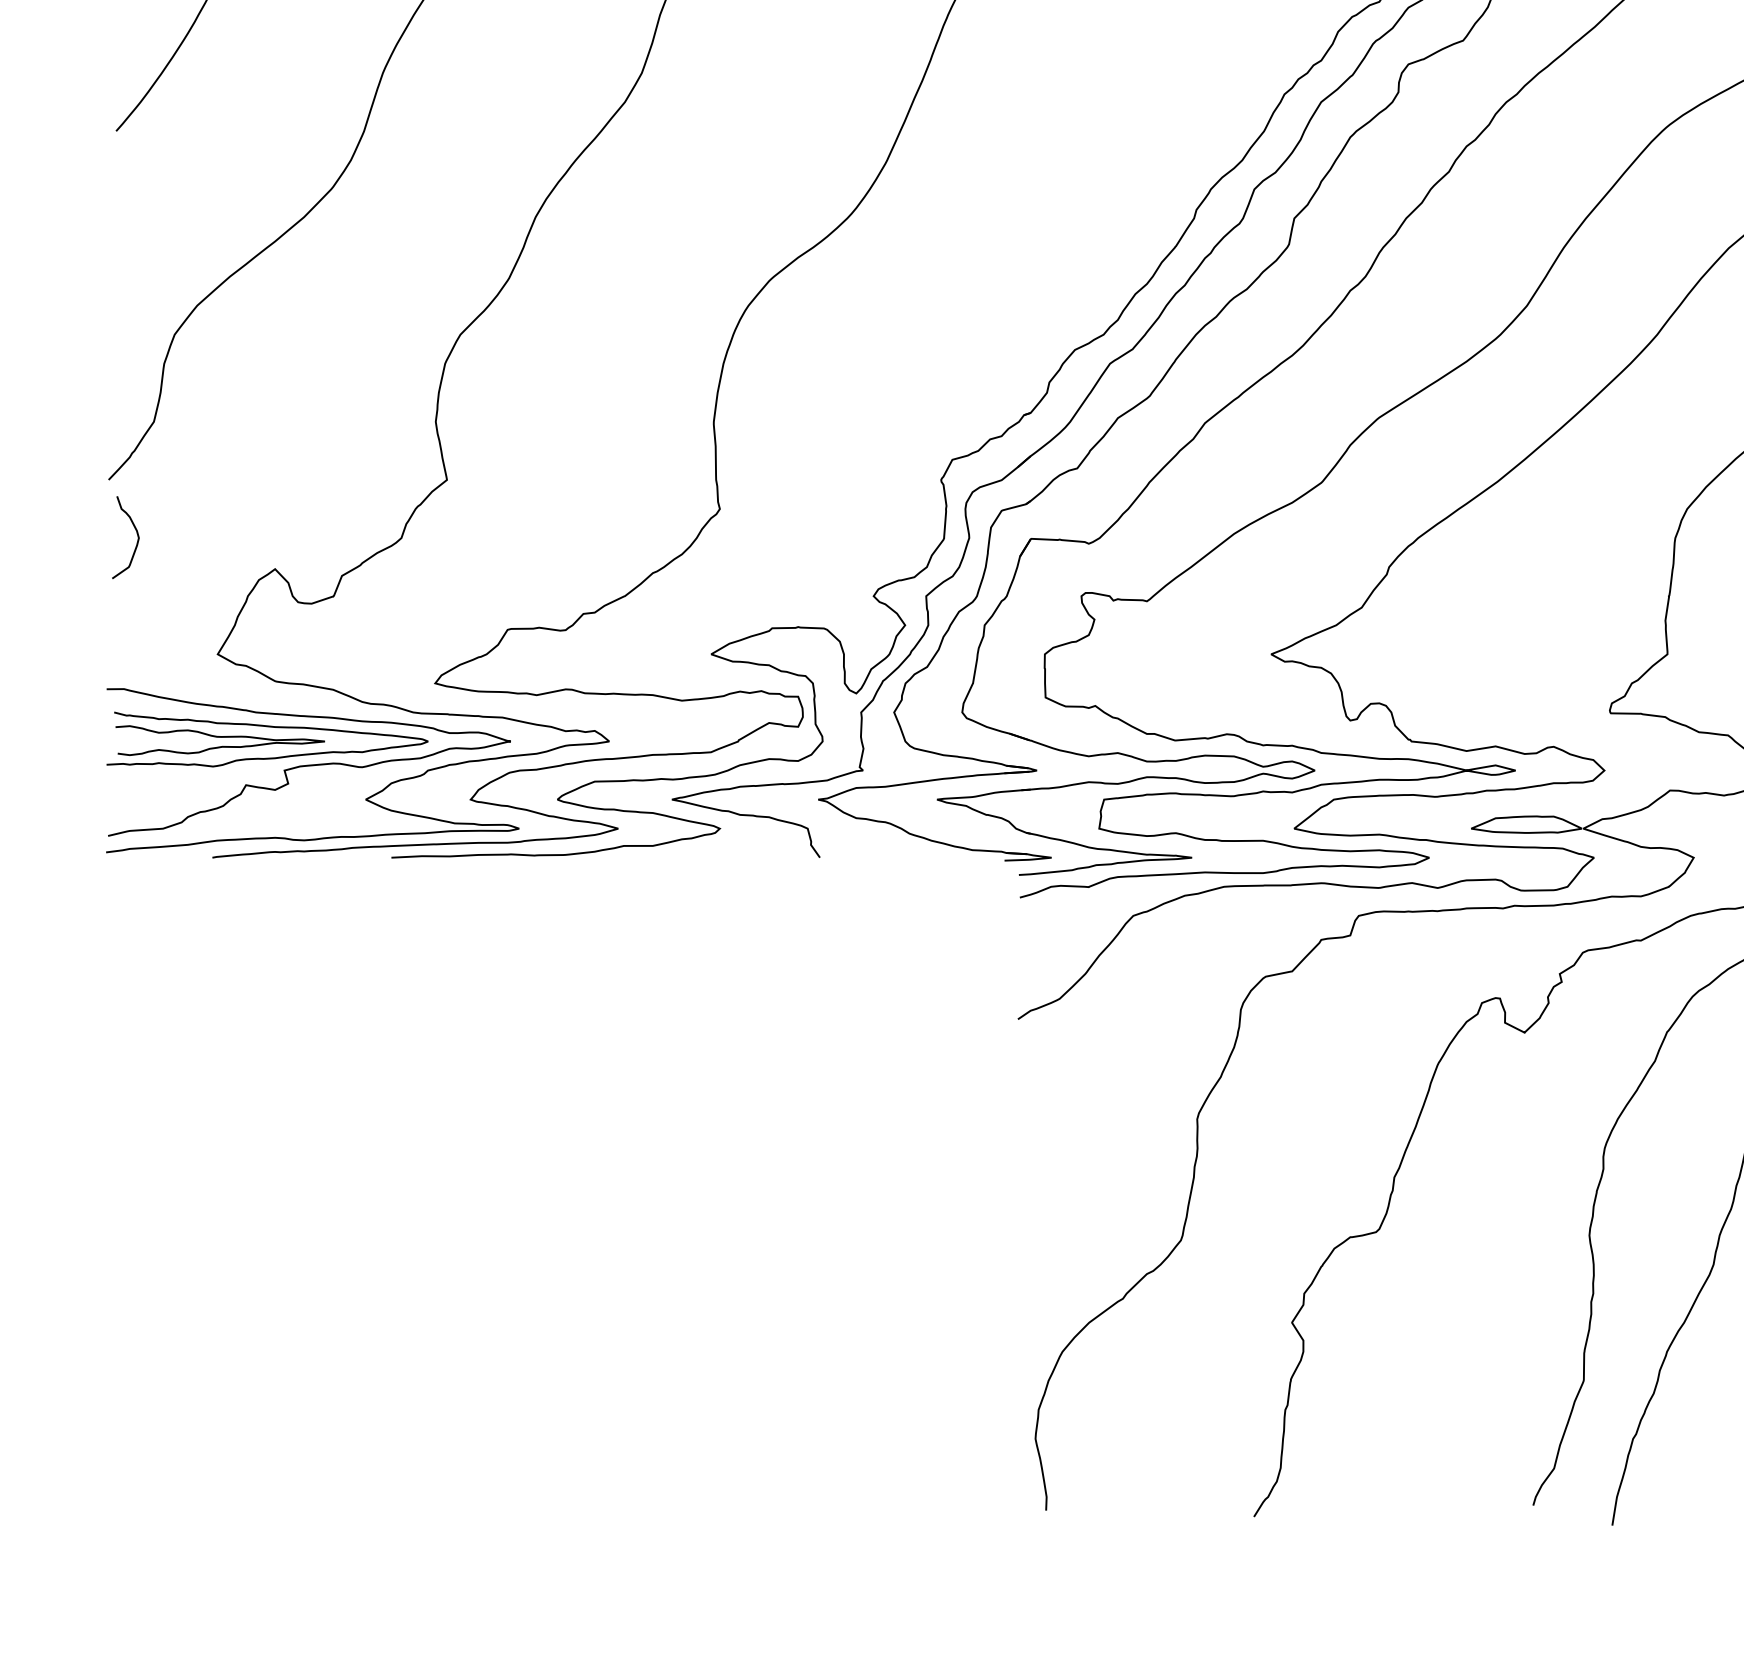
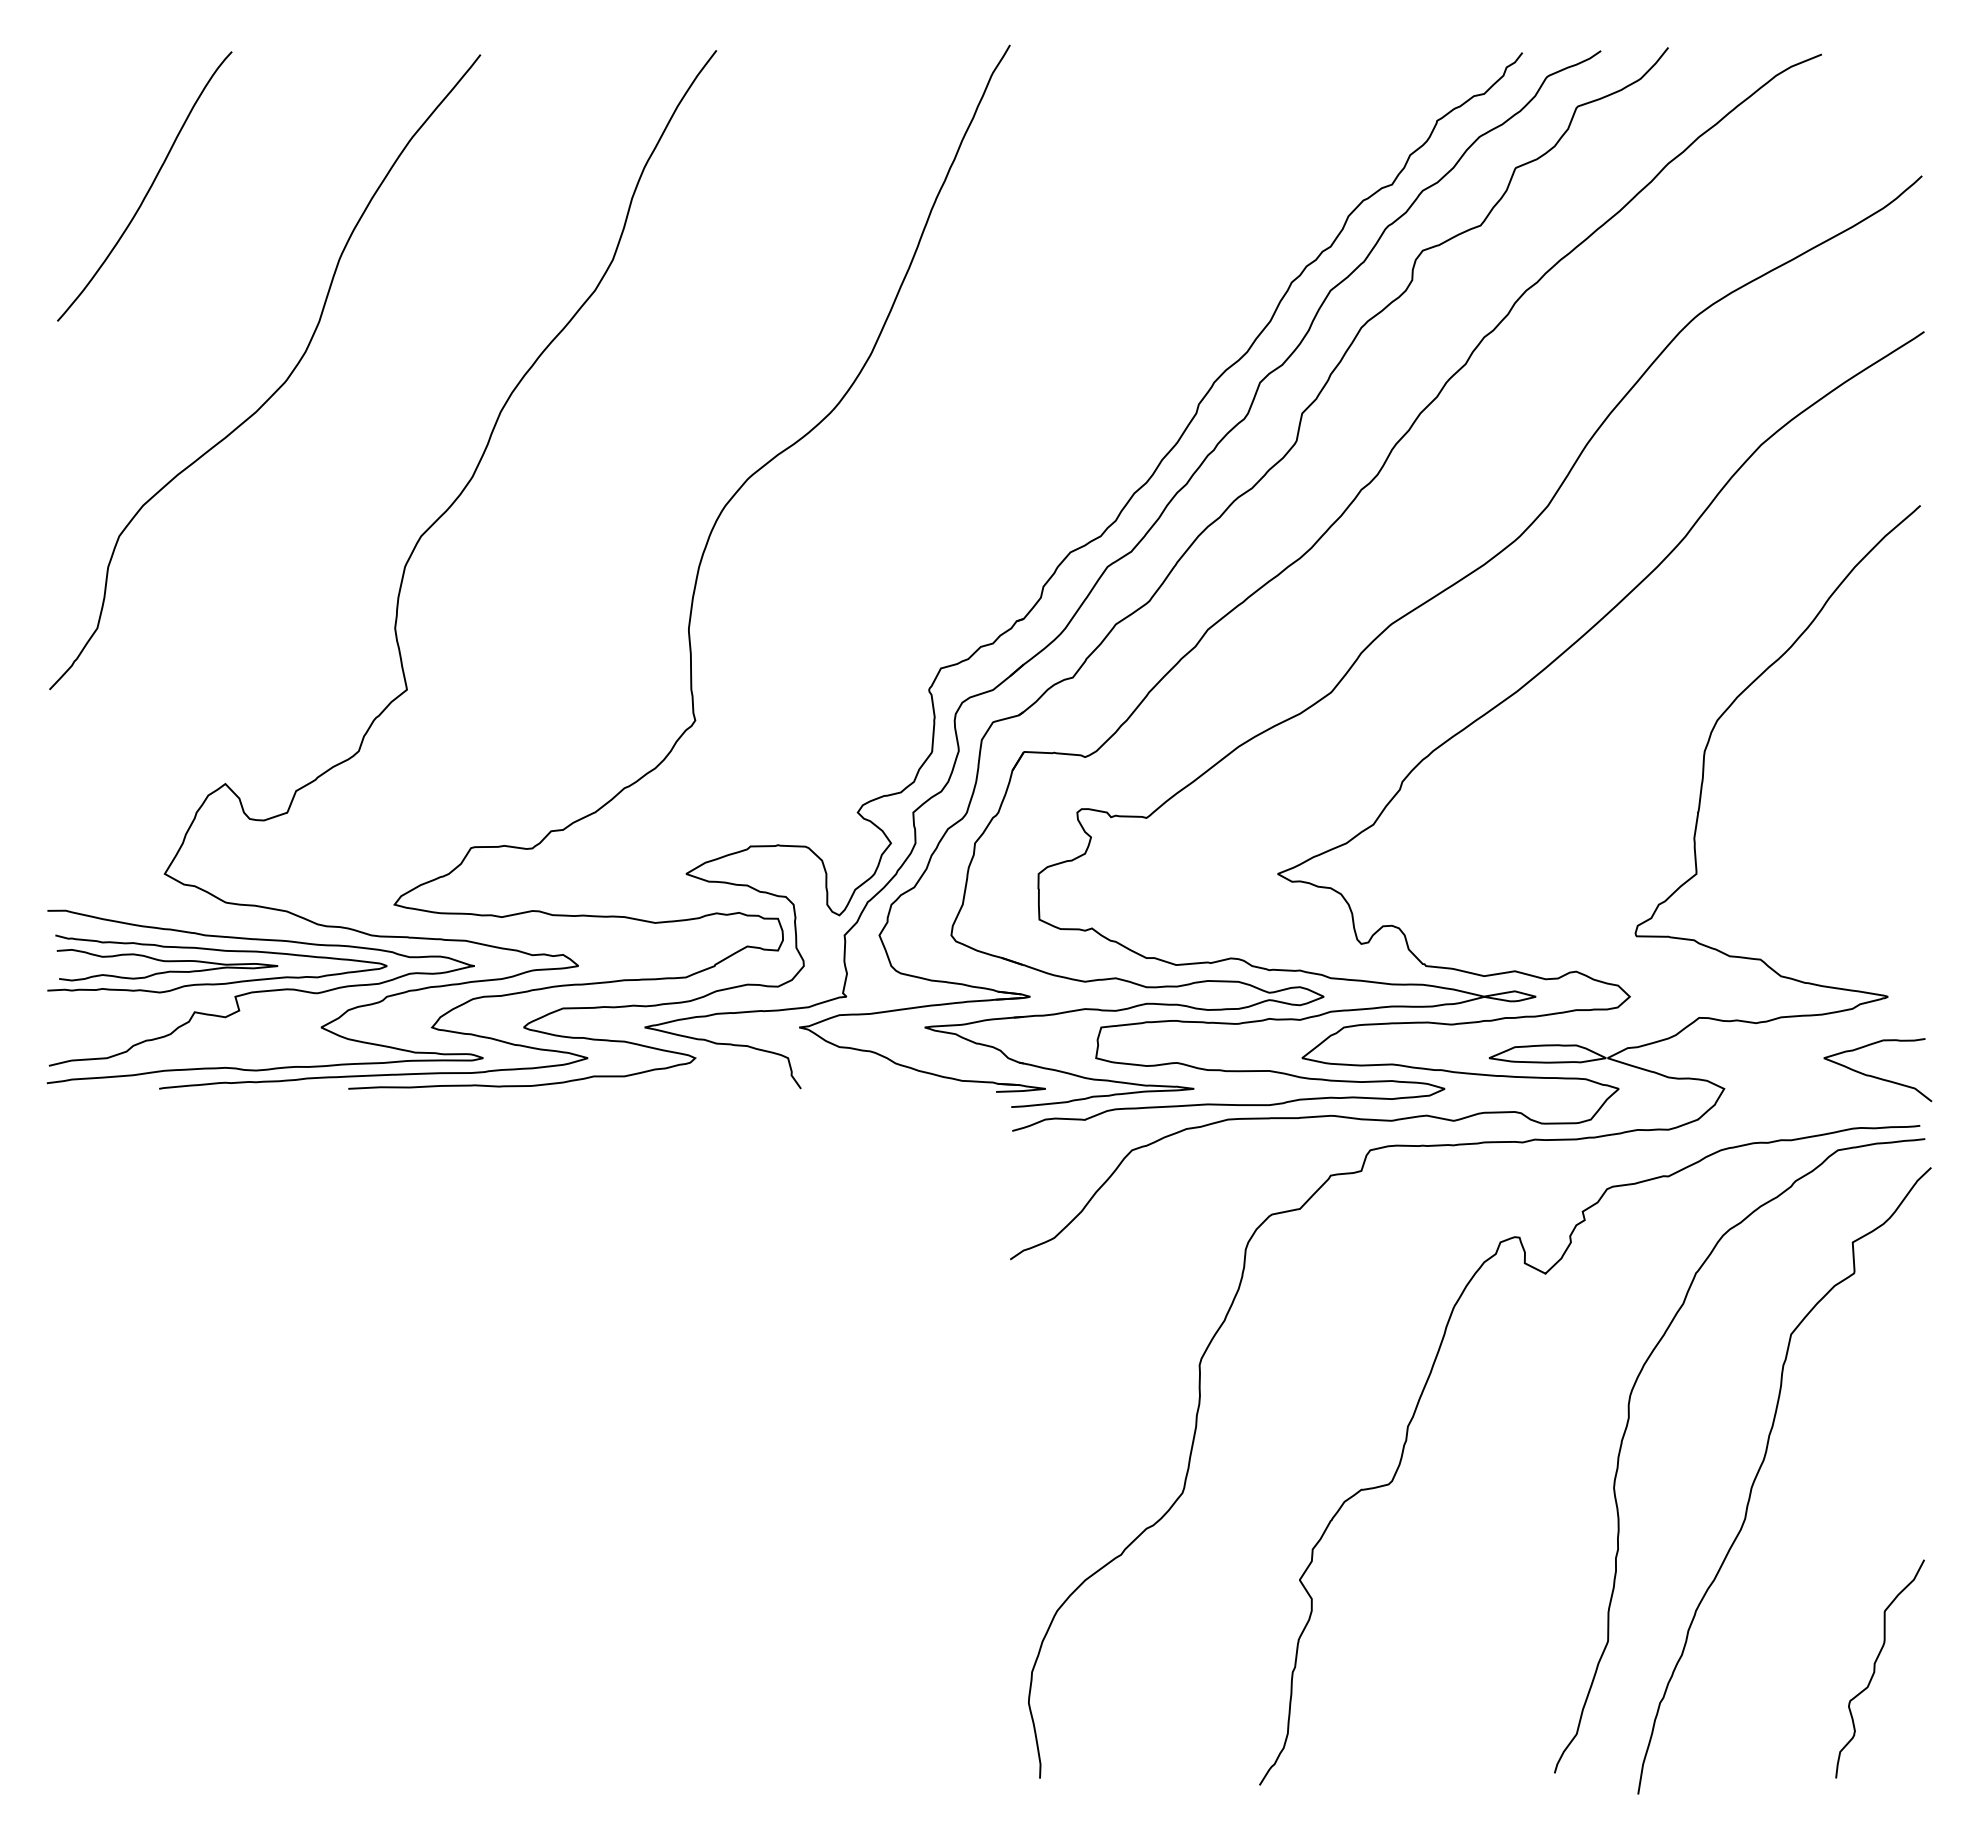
curve: (137, 535) -> (79, 748), removed

